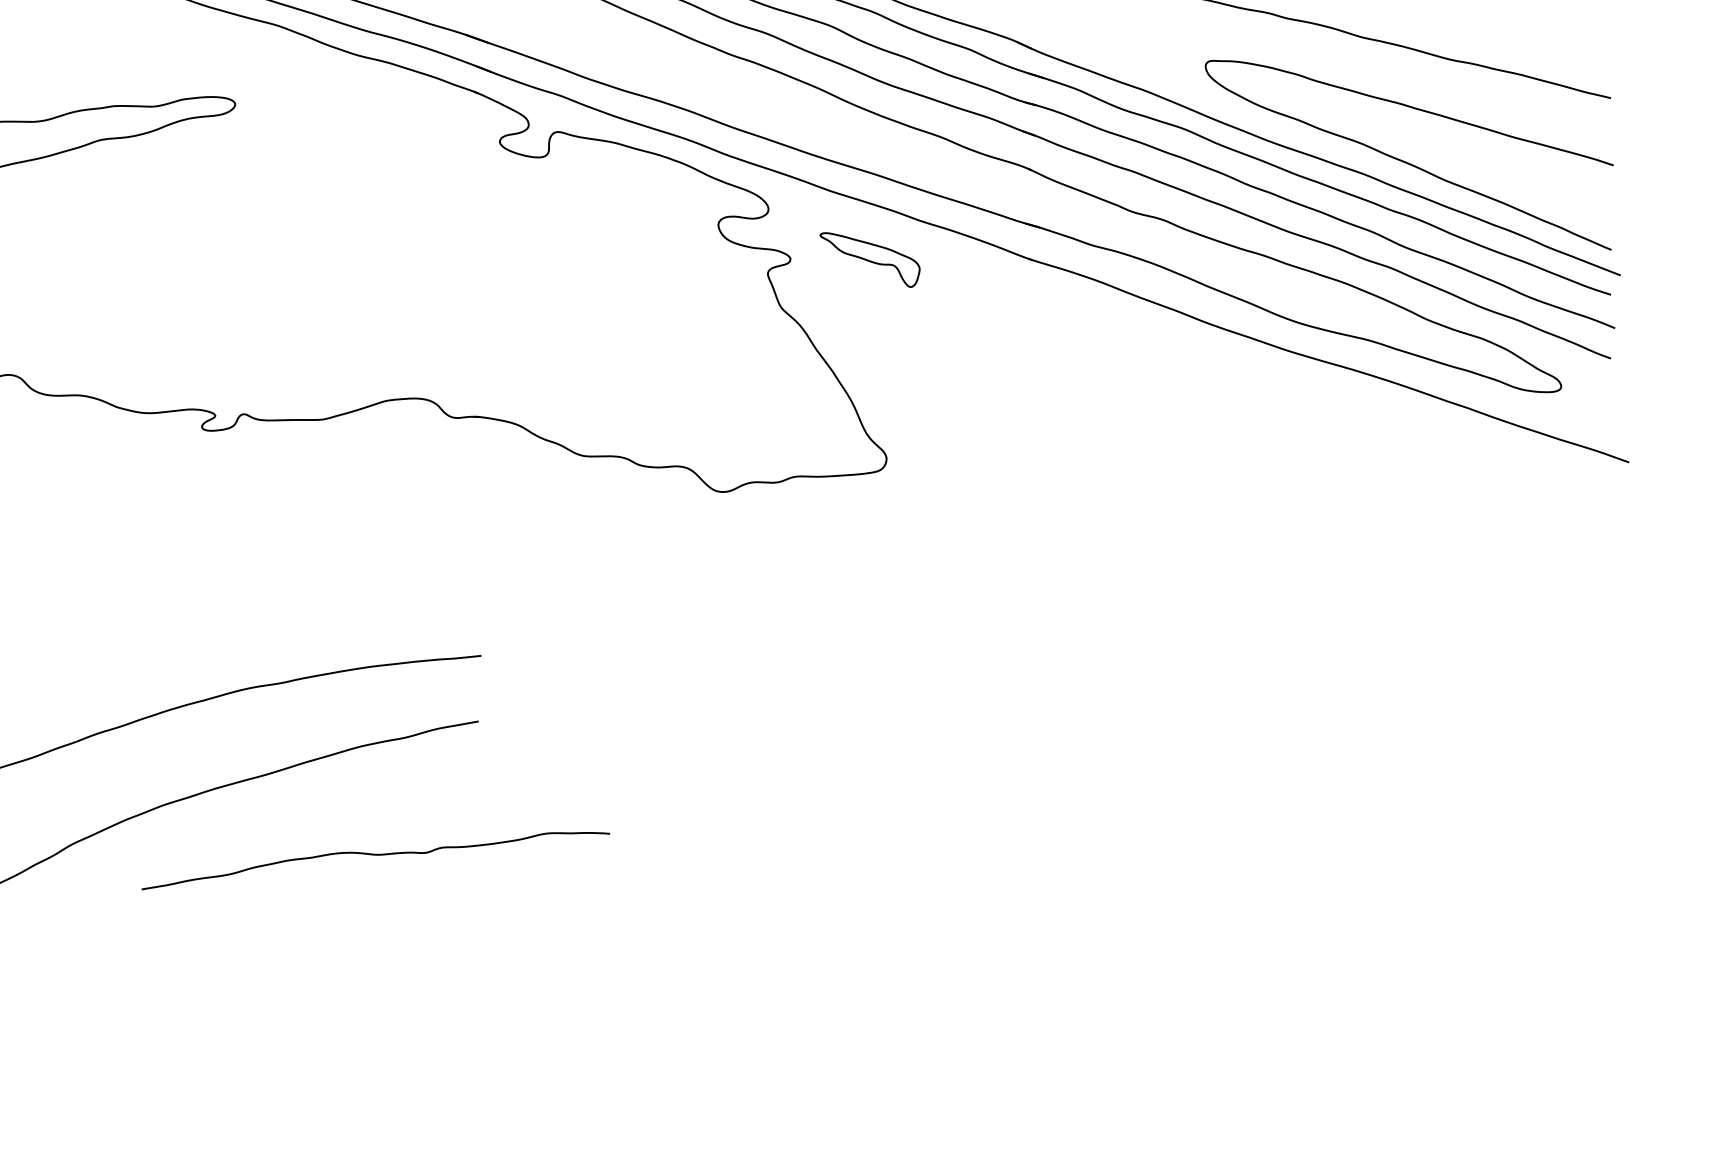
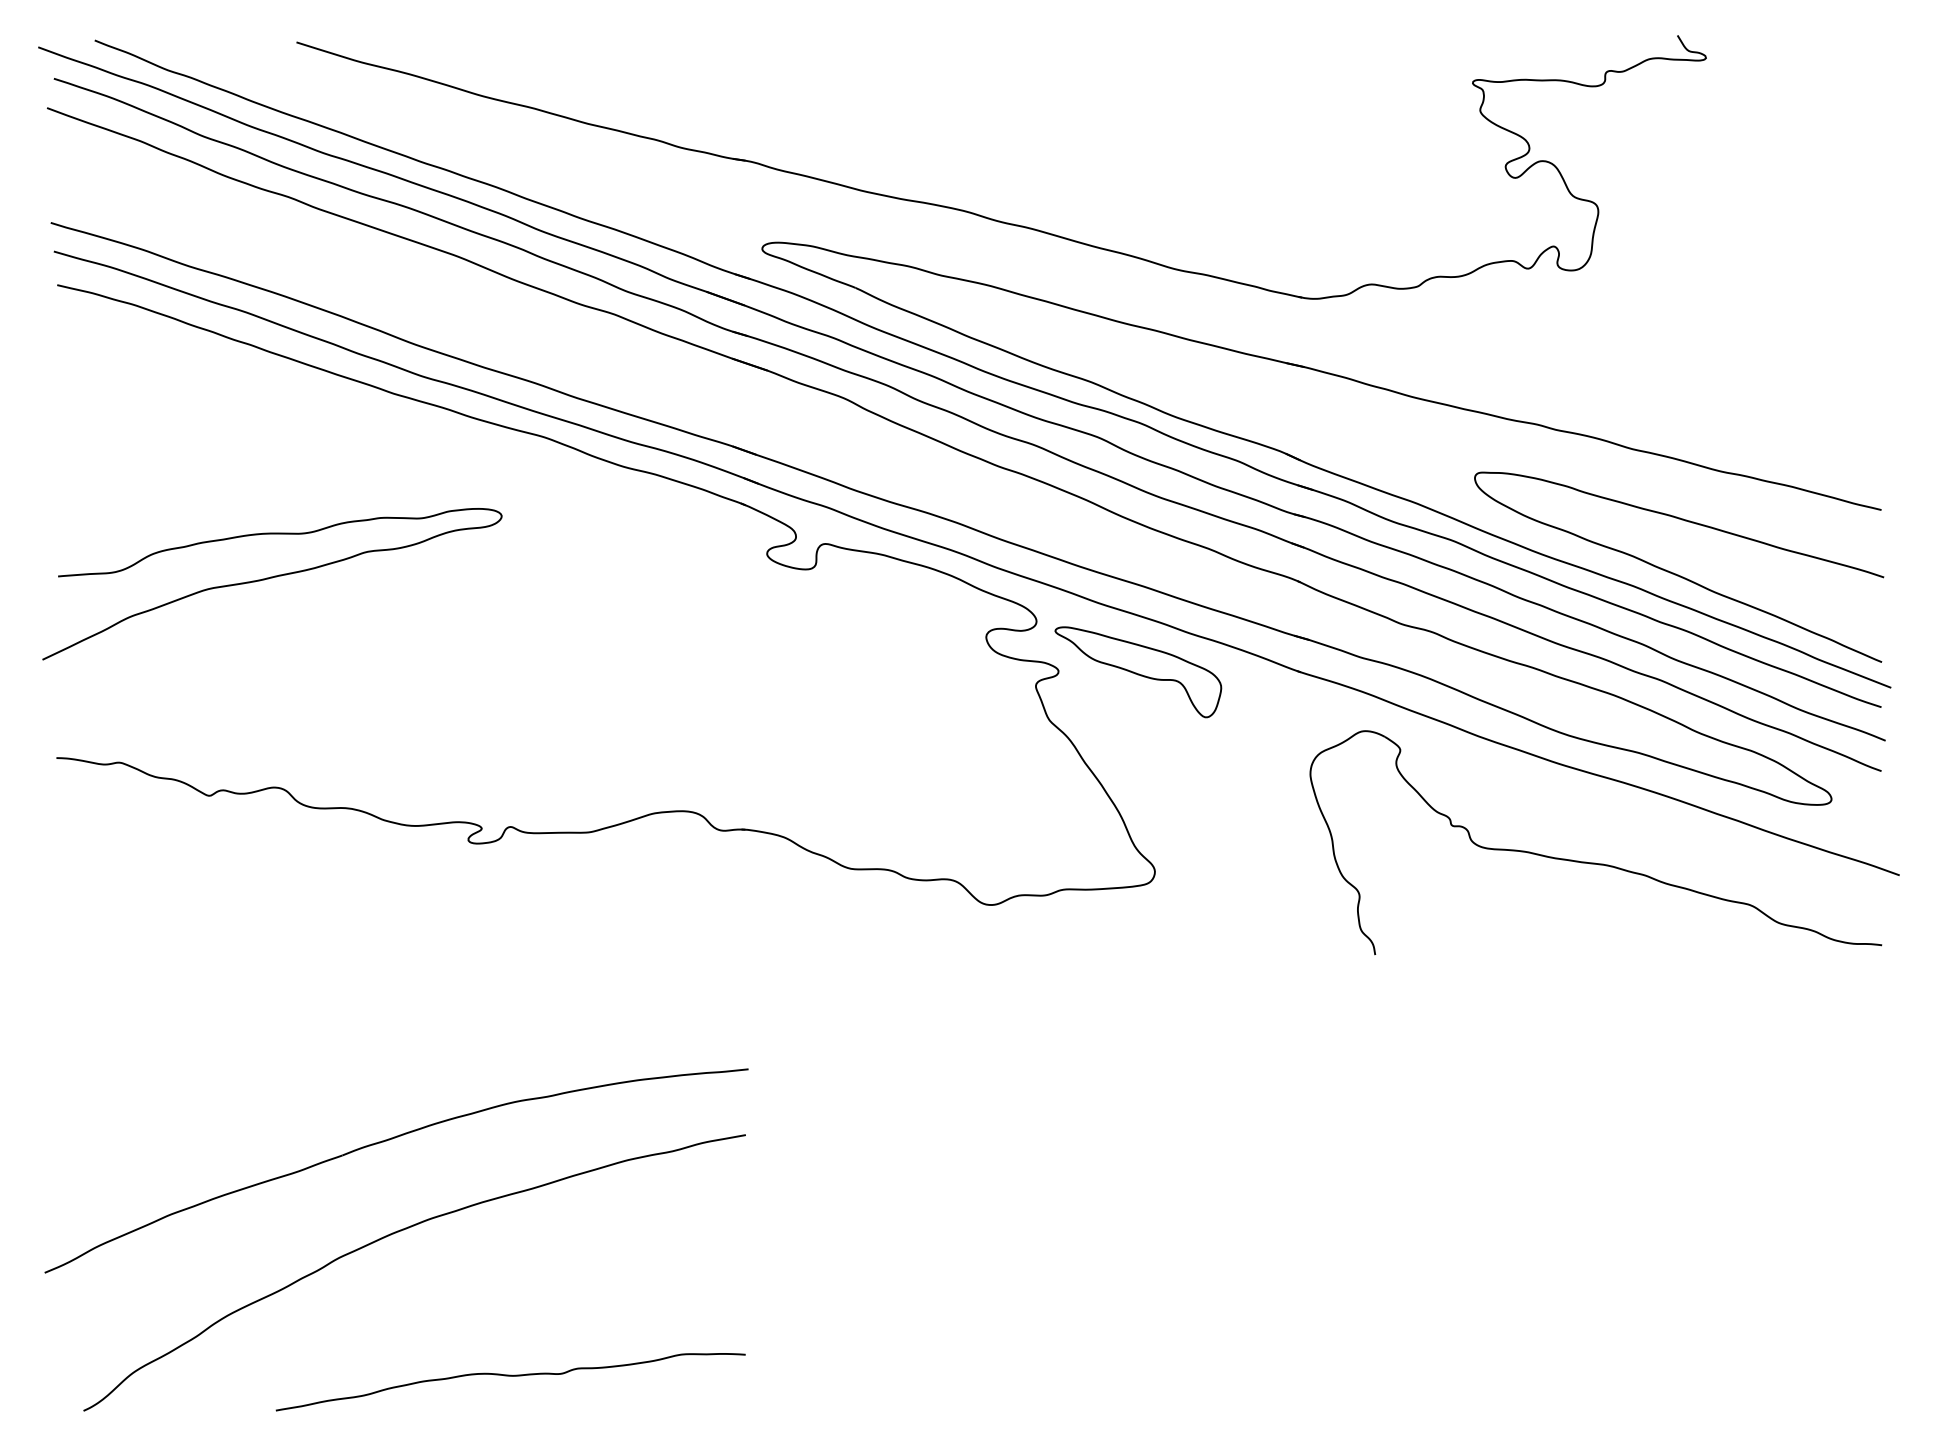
part: (870, 260) -> (1138, 672), size x1.67
part: (1325, 449) -> (1595, 862), added
curve: (375, 855) -> (510, 1376), moved

